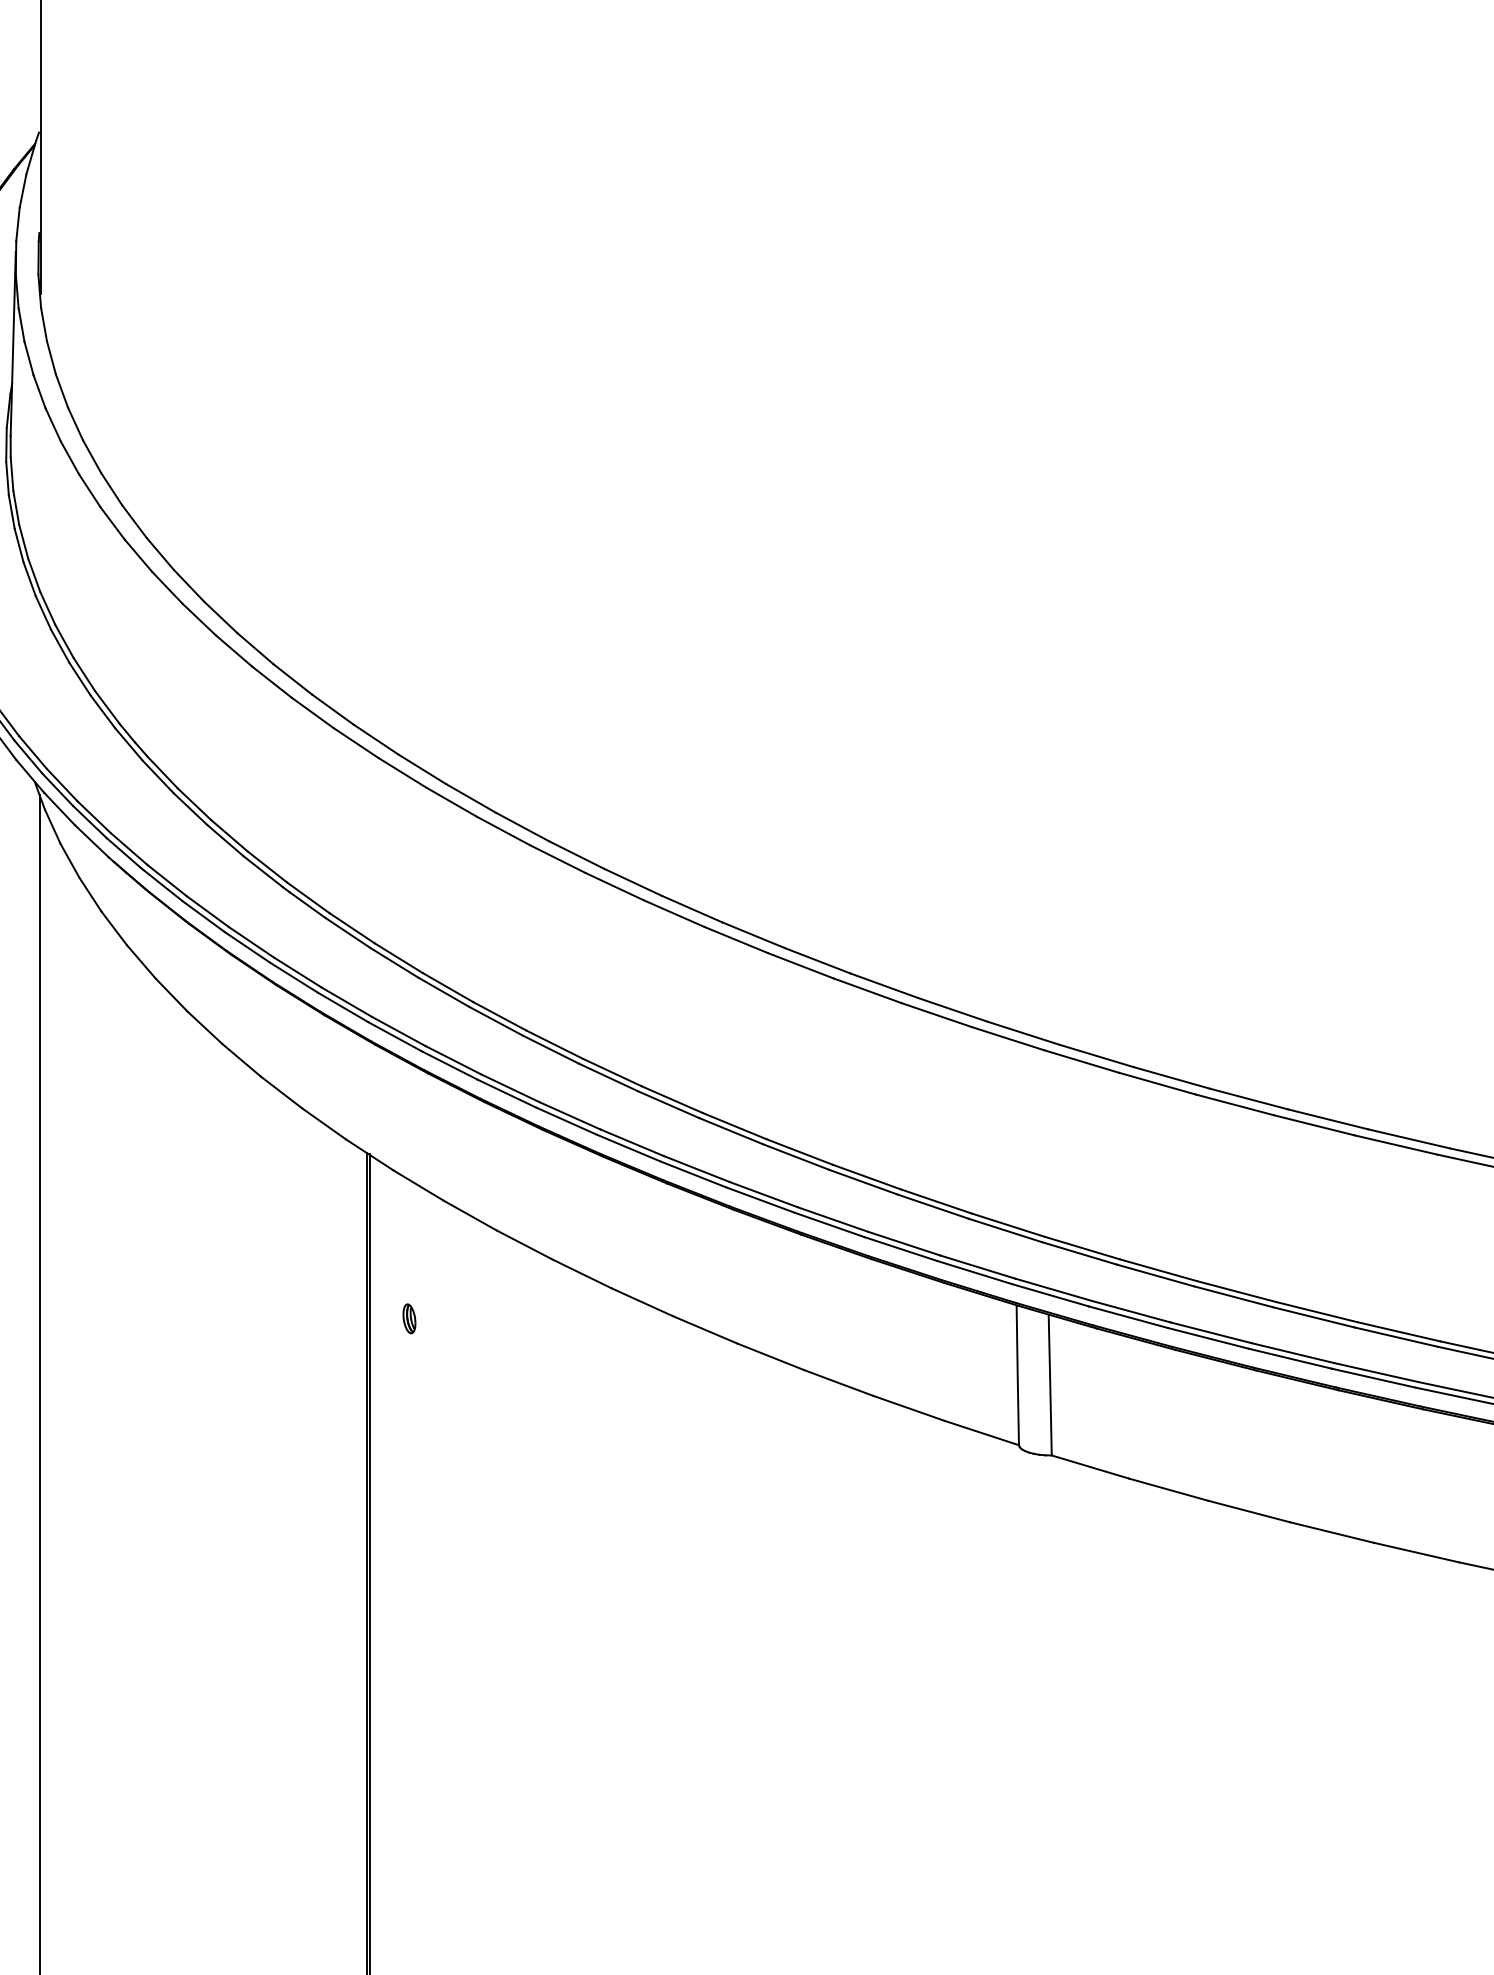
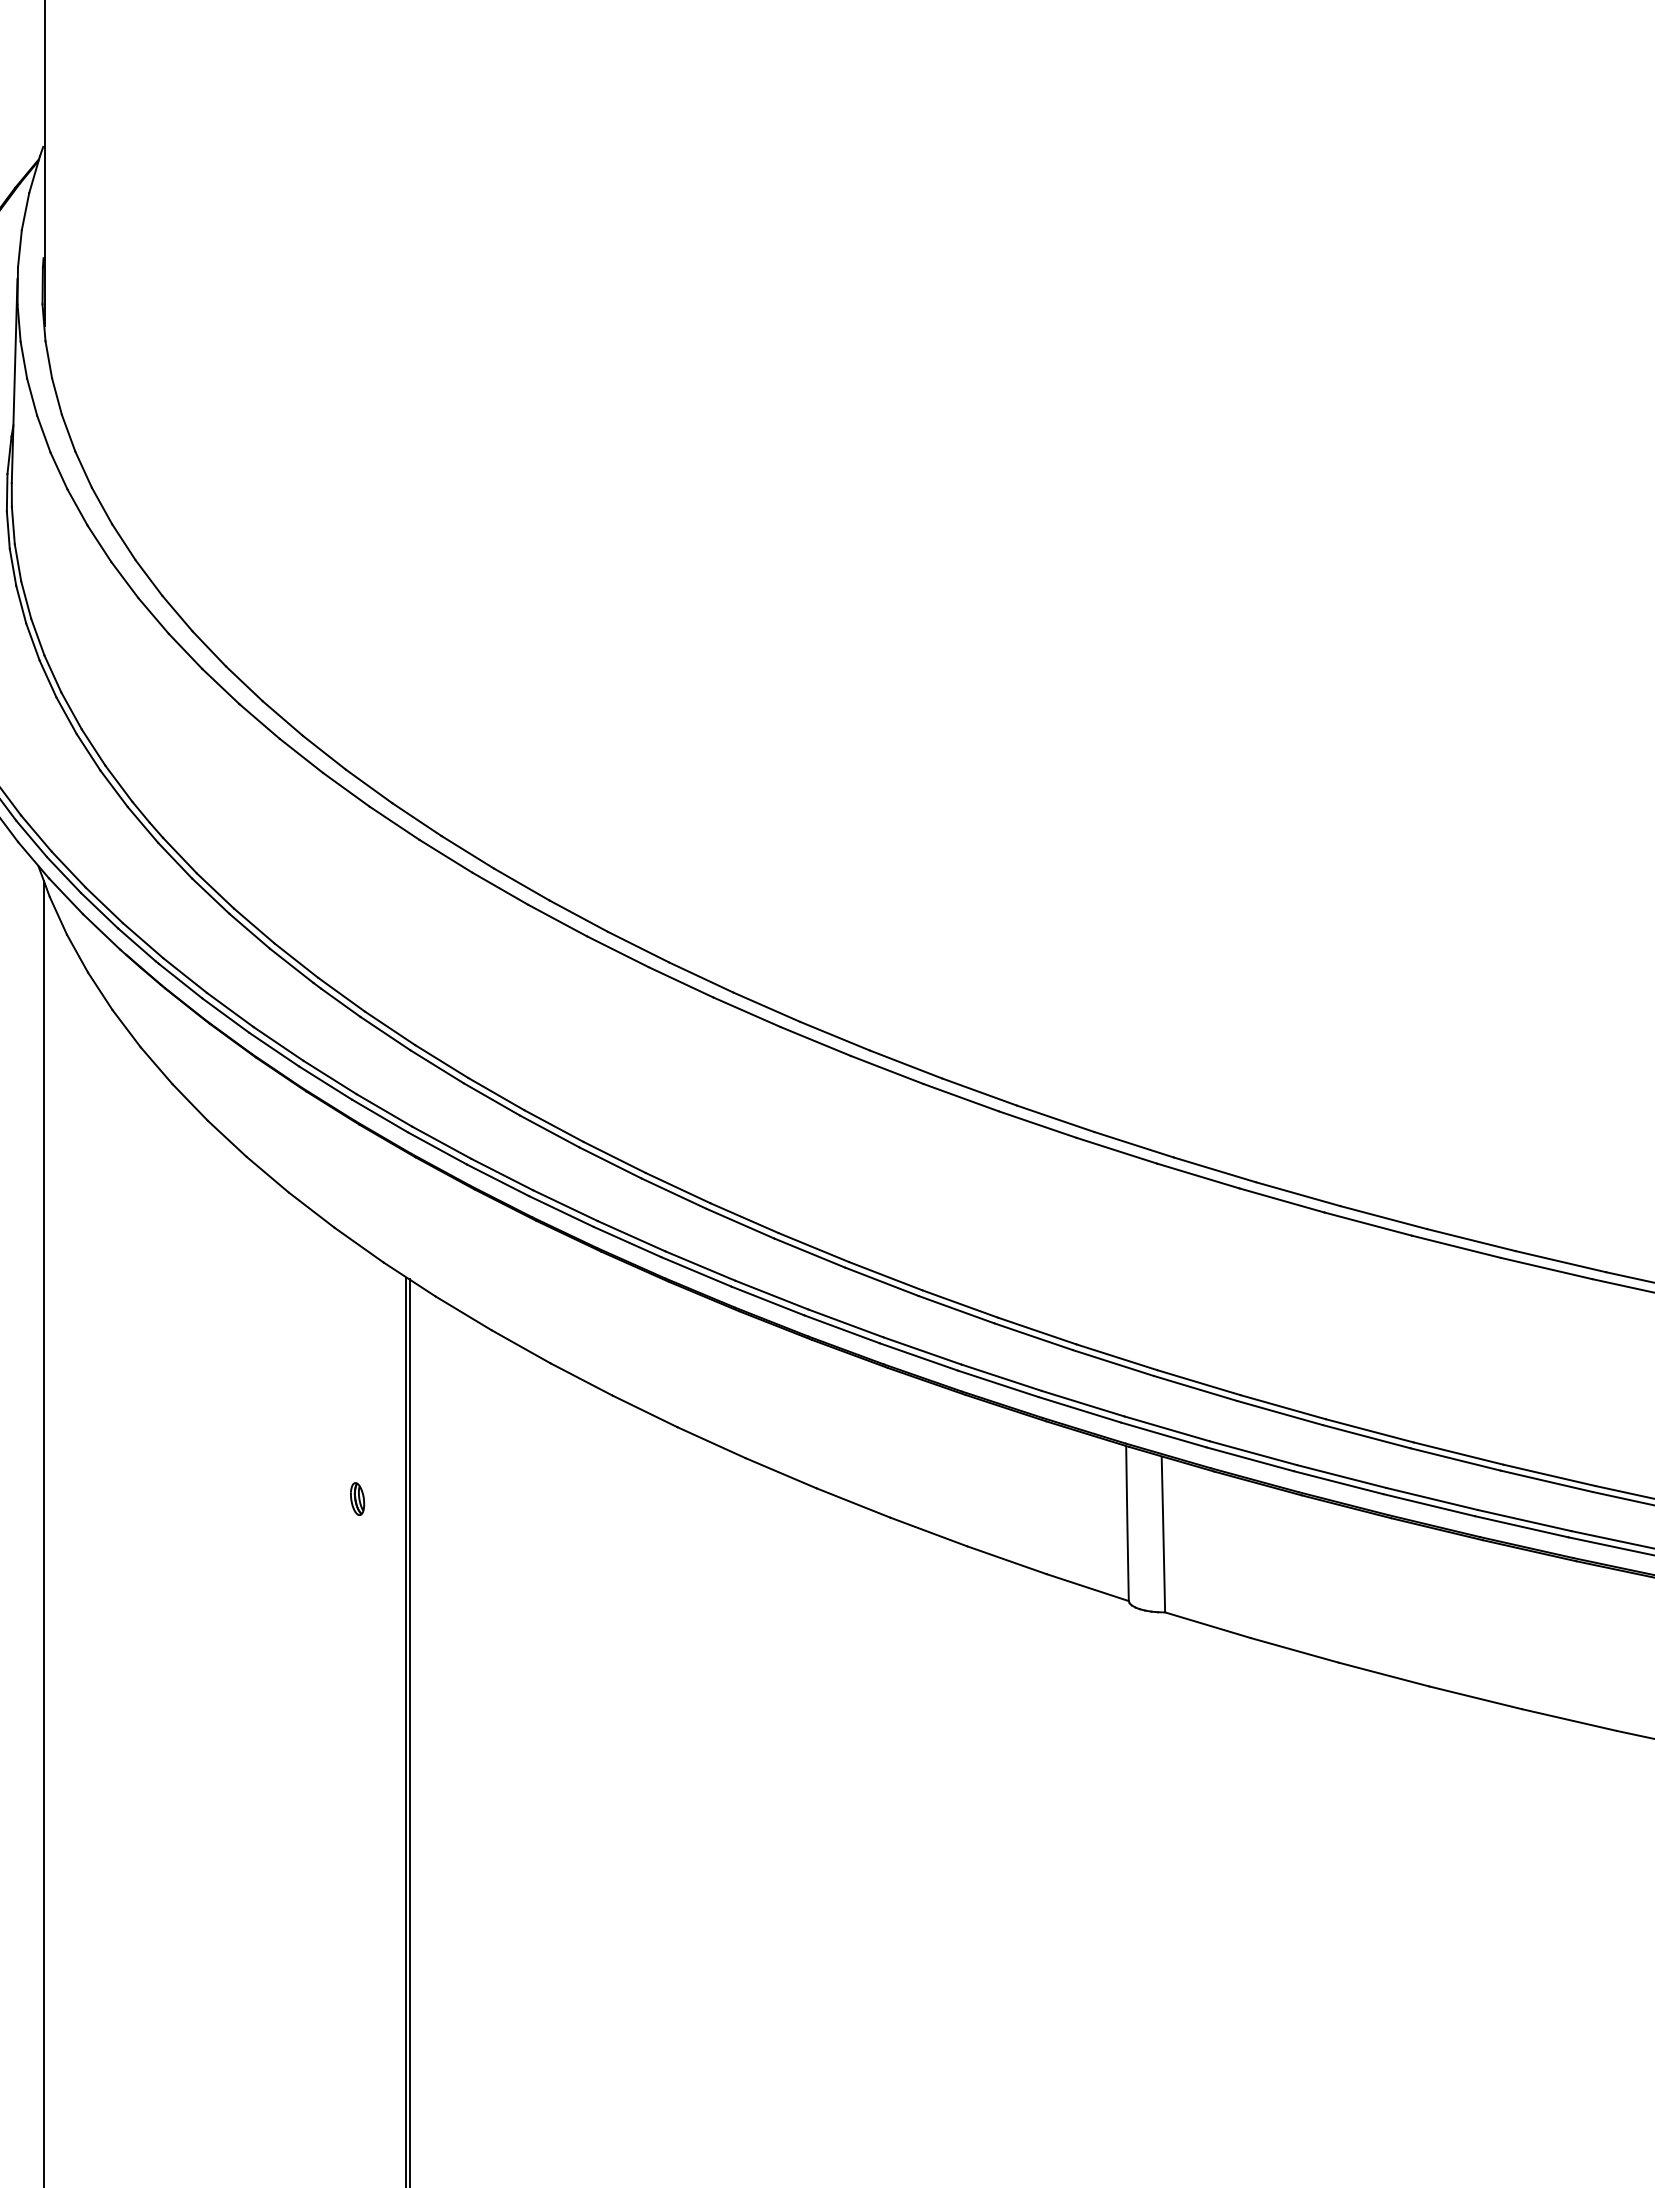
part: (409, 1318) -> (357, 1498), moved

